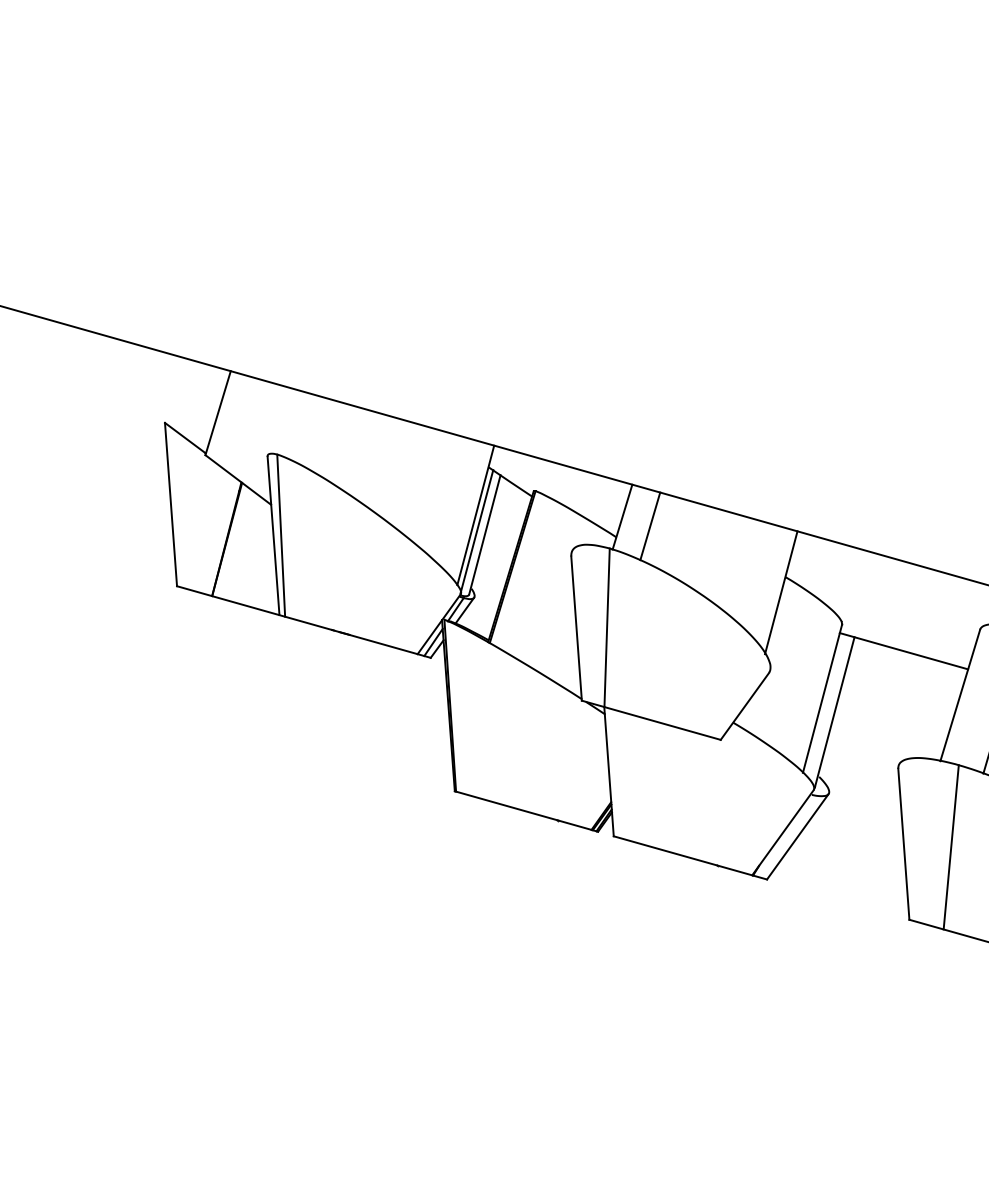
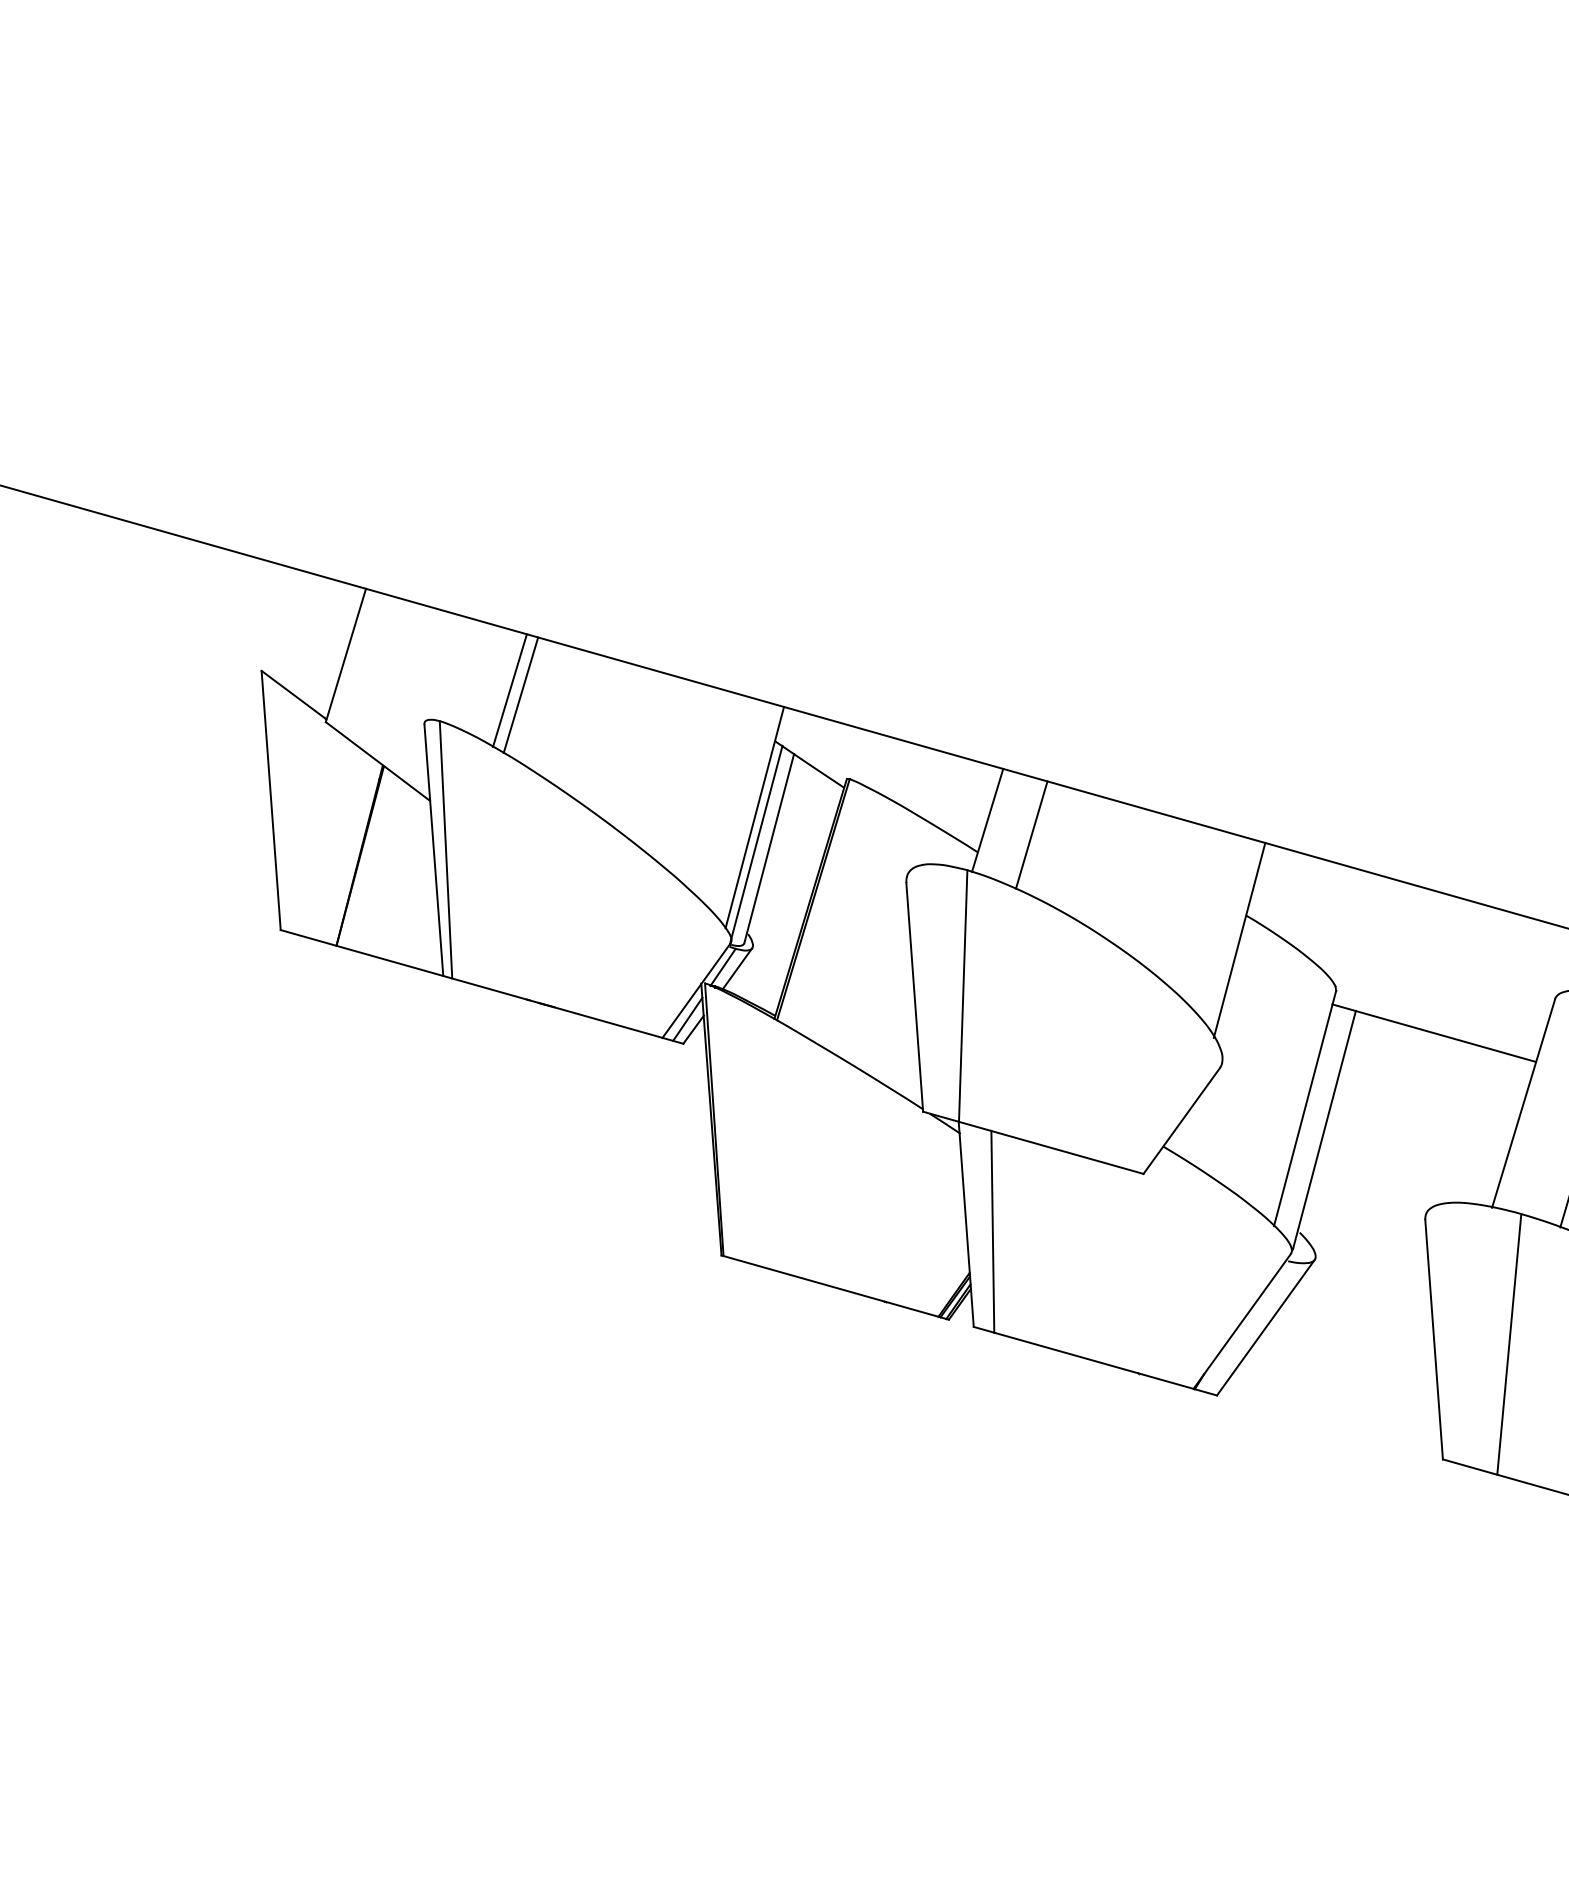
line: (321, 434) -> (509, 689), added
line: (328, 437) -> (521, 694), added
line: (625, 775) -> (992, 1230), added

